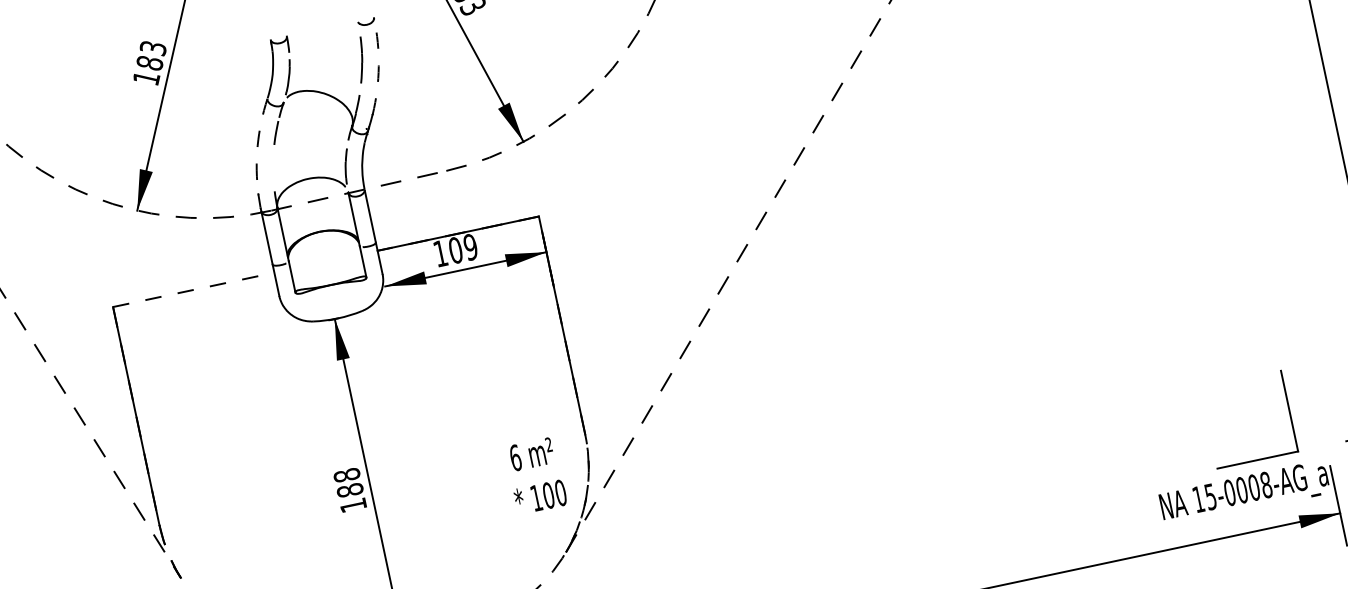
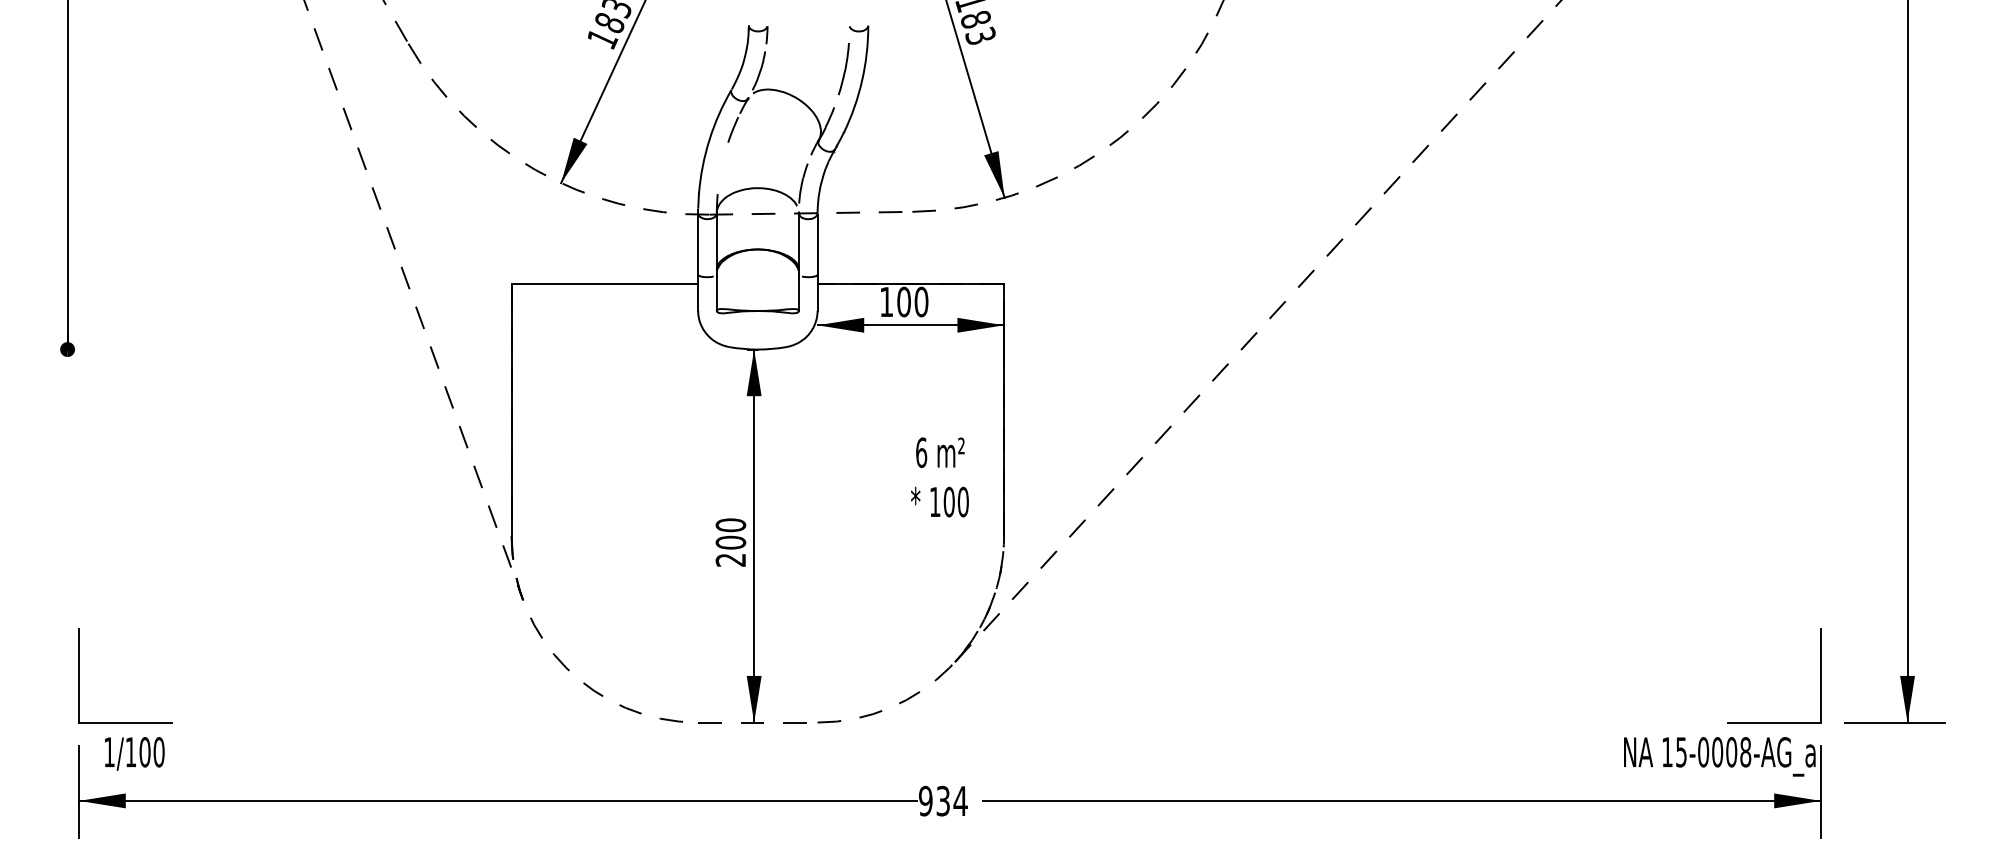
arc: (379, 66) -> (862, 80), dashed -> solid
arc: (257, 145) -> (709, 139), dashed -> solid
text: (470, 247) -> (921, 302), 109 -> 100
line: (194, 290) -> (605, 284), dashed -> solid
part: (1289, 410) -> (1820, 675), moved
text: (535, 476) -> (939, 477), moved
text: (349, 490) -> (730, 542), 188 -> 200

